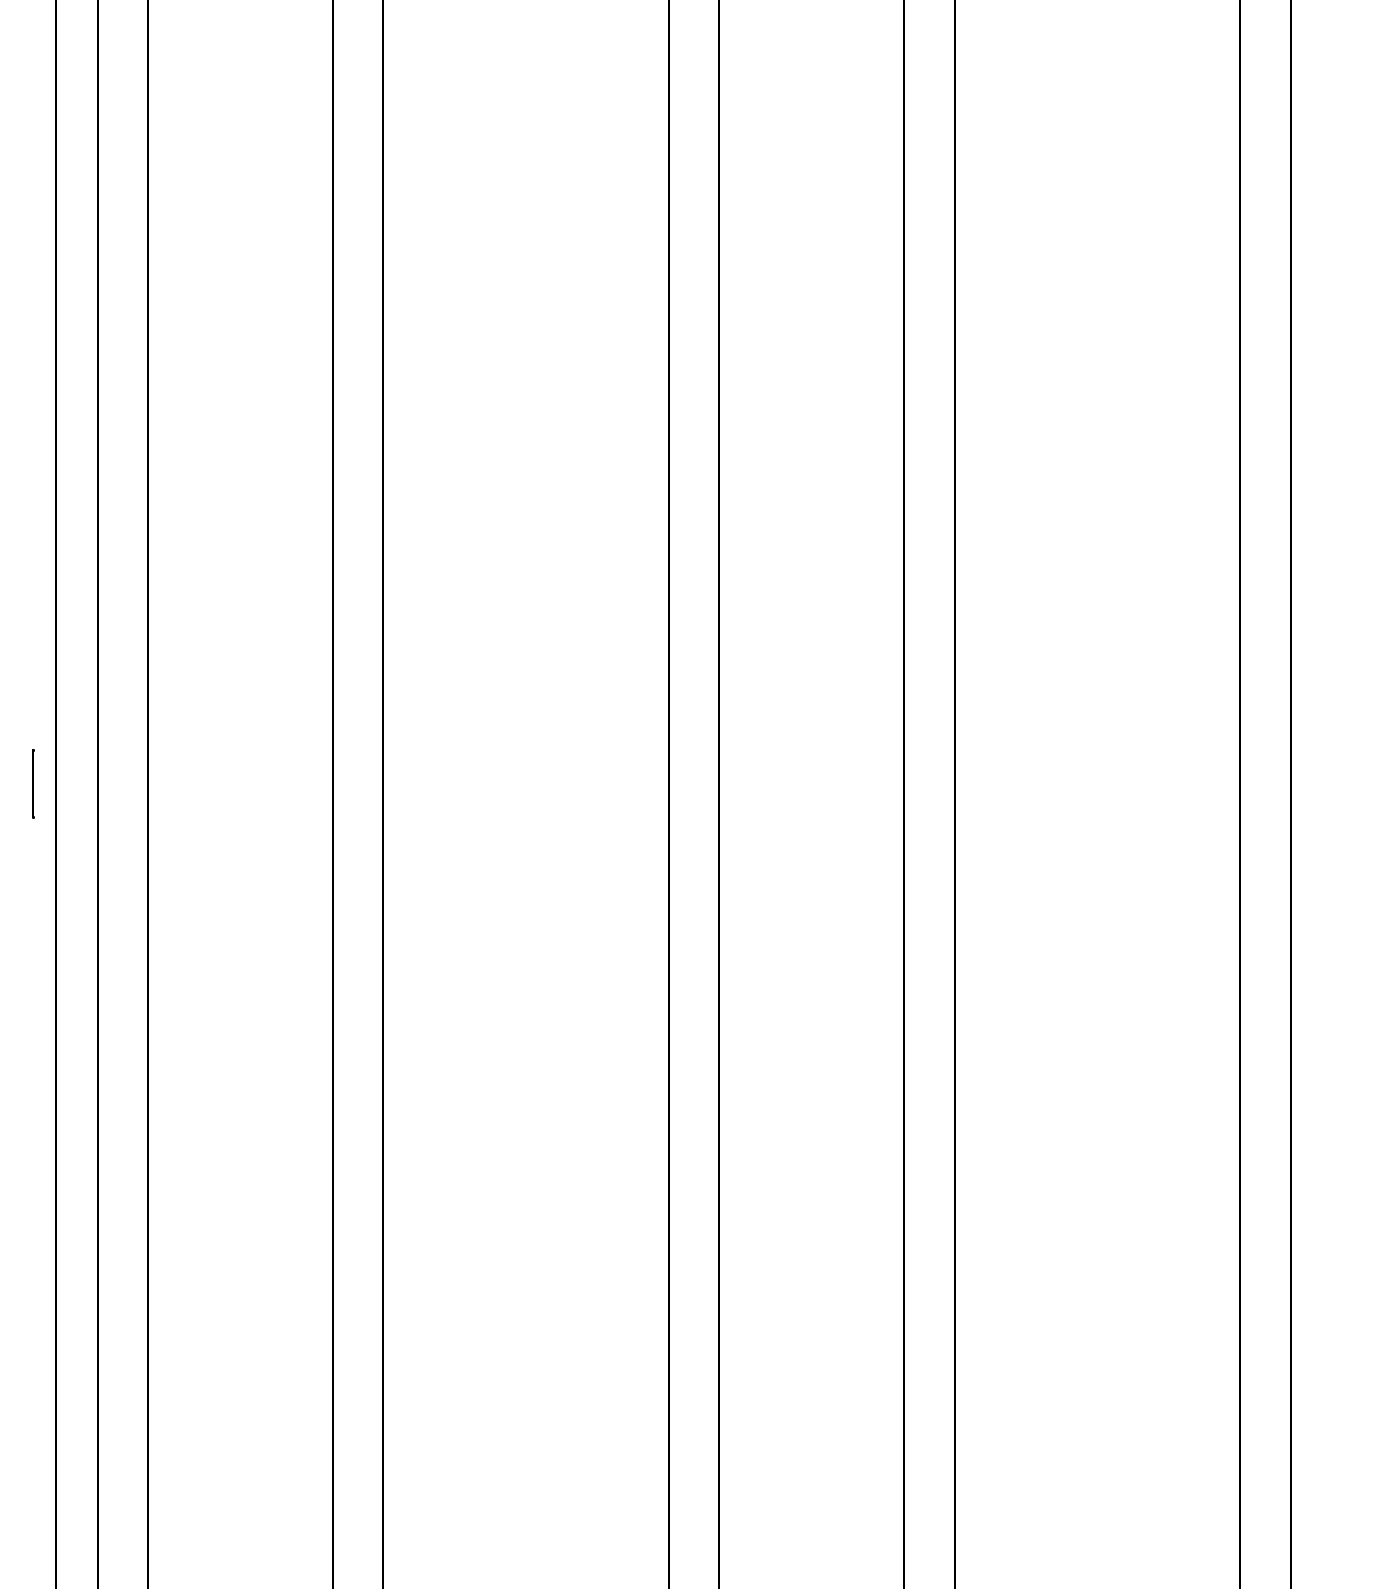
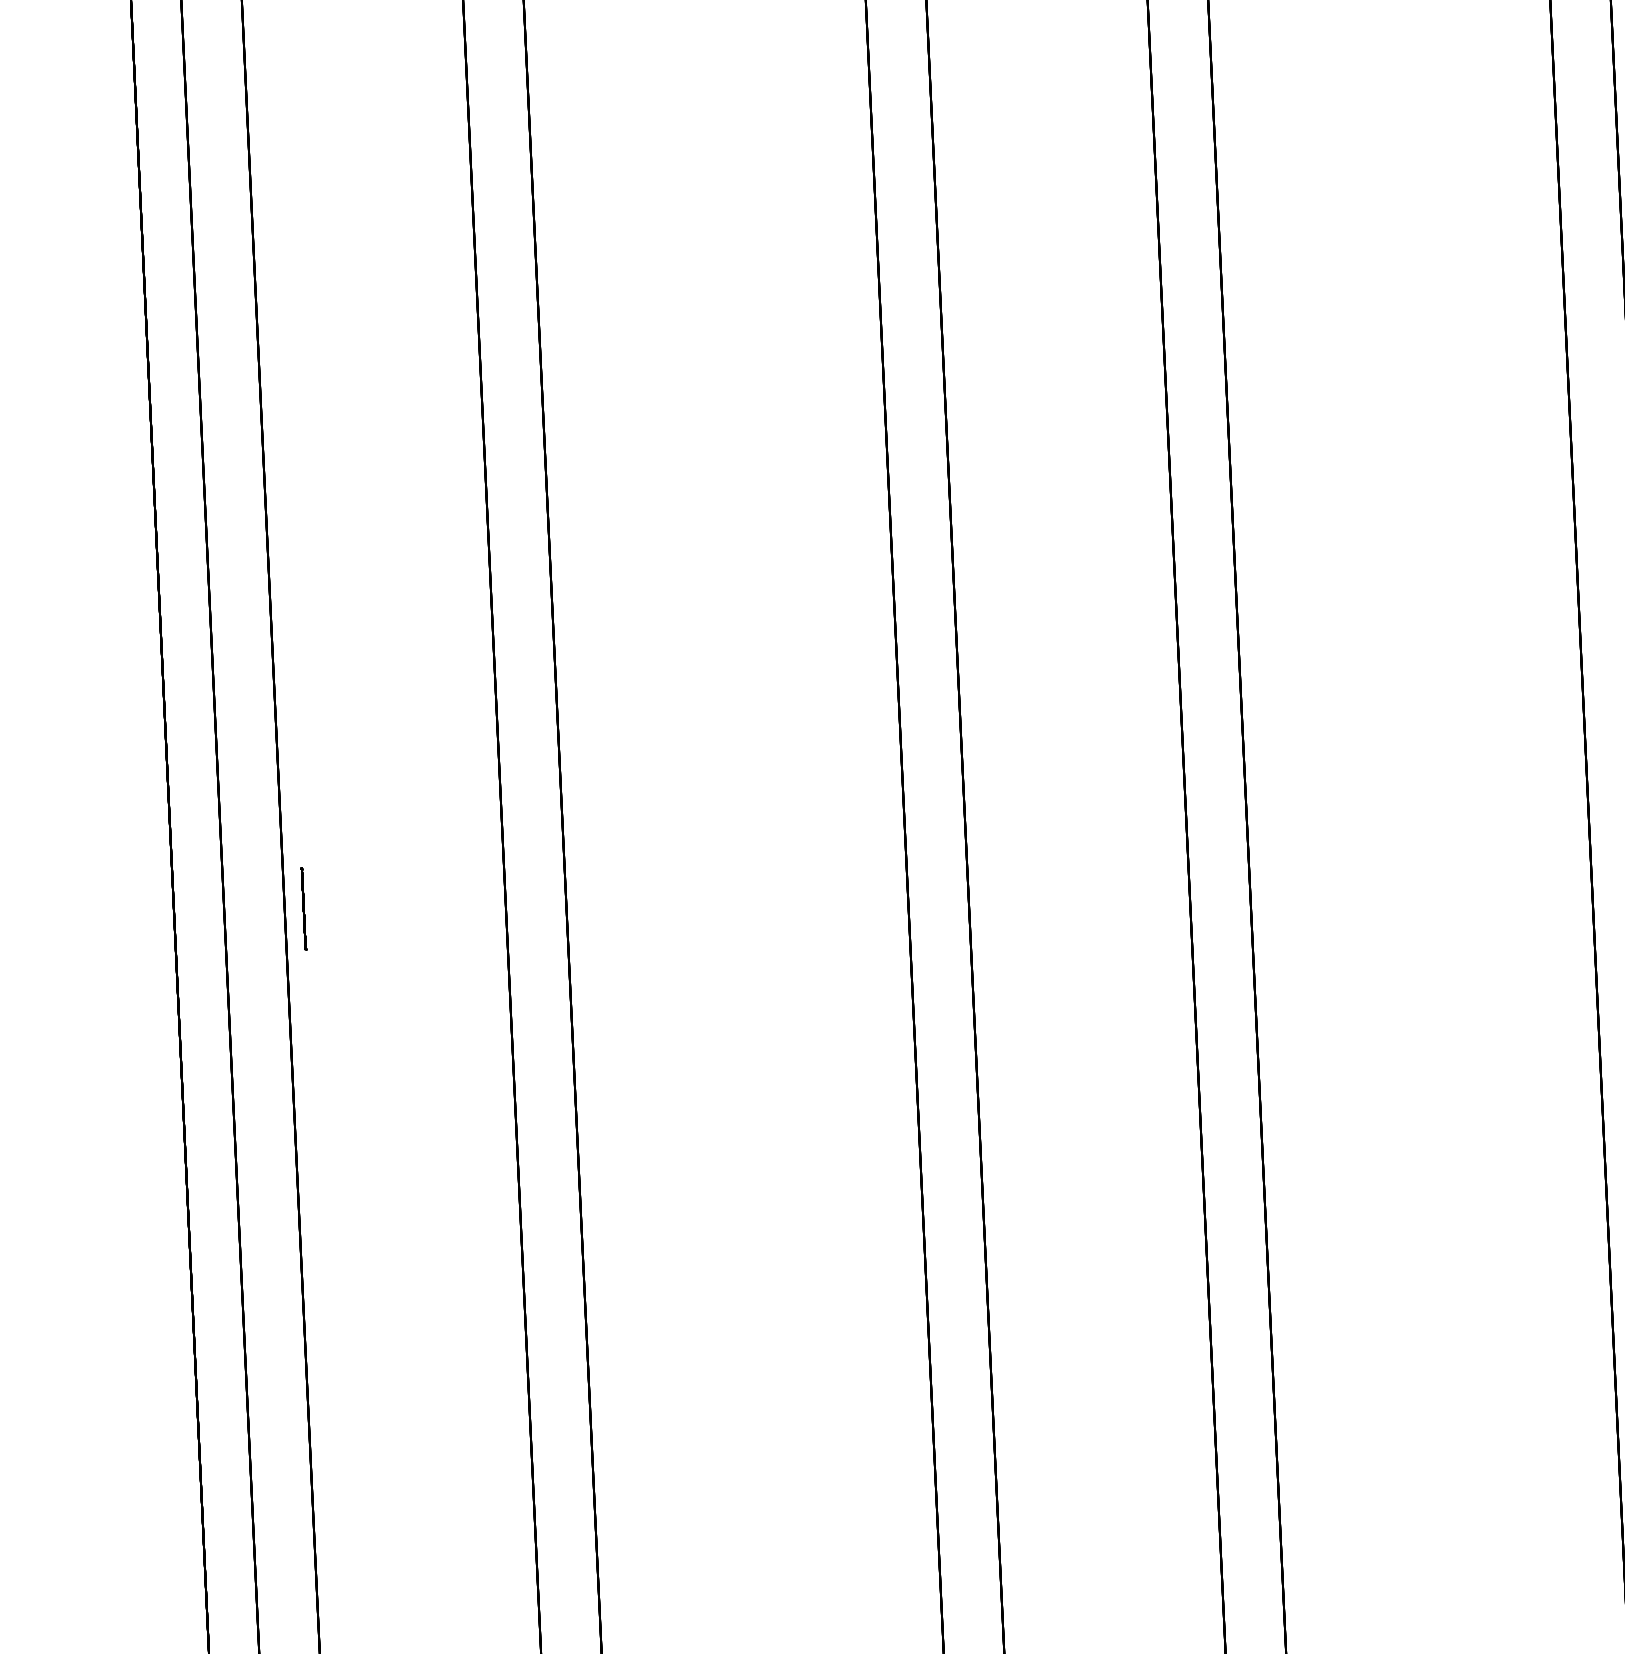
line: (33, 783) -> (304, 908), moved

